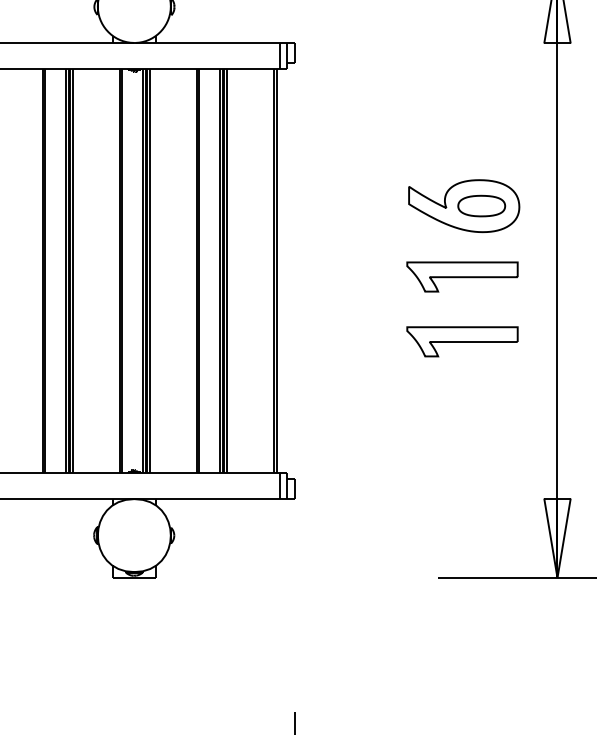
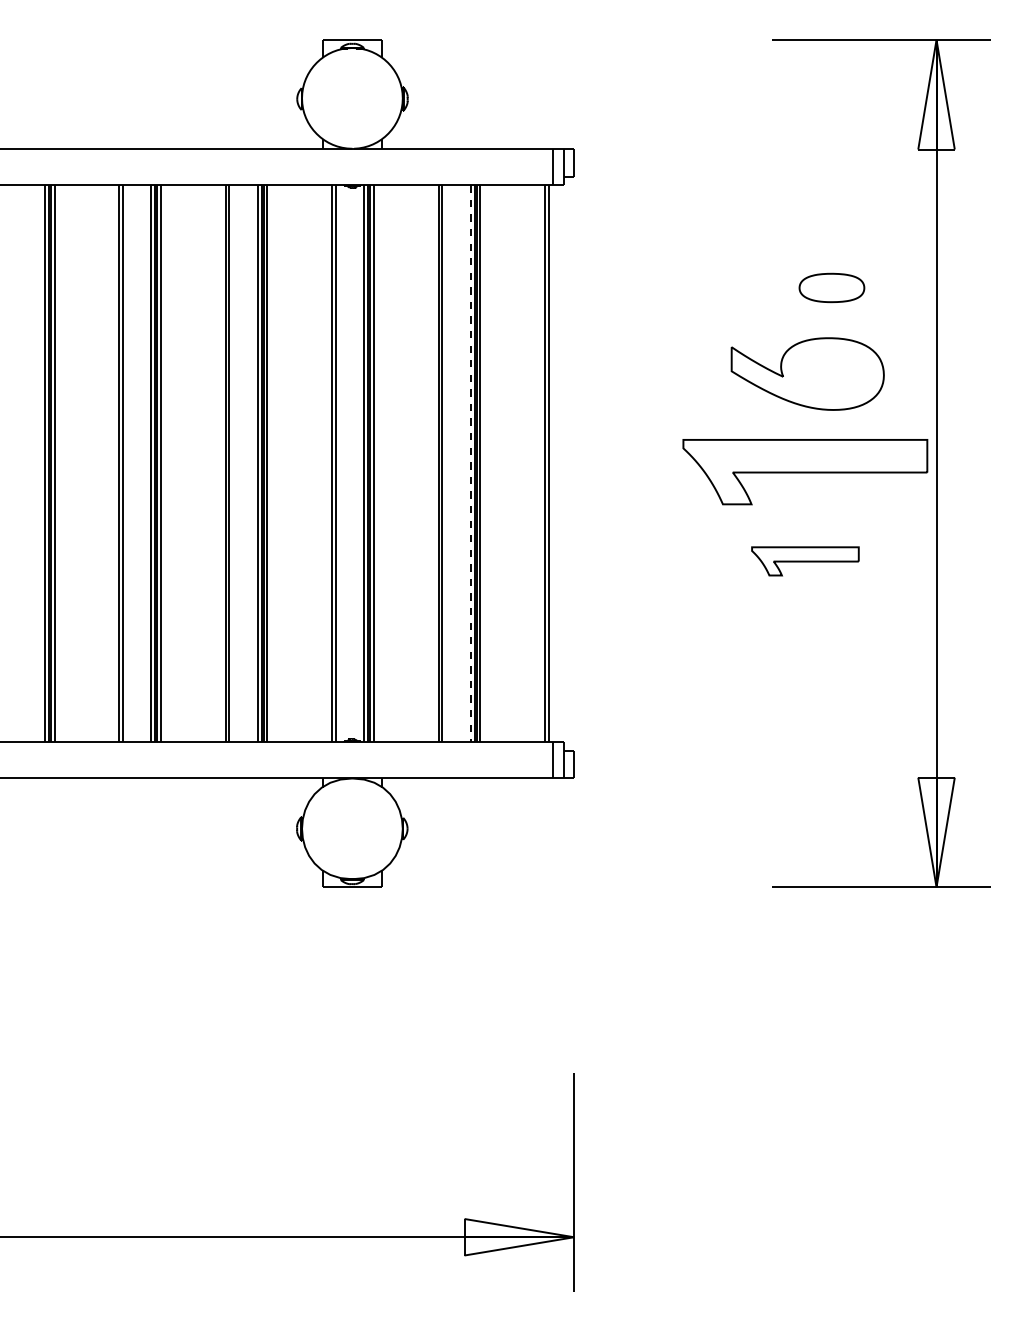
part: (481, 205) -> (831, 287), moved
line: (219, 271) -> (470, 464), solid -> dashed
part: (462, 276) -> (805, 471), size x1.6
part: (462, 341) -> (805, 561), size x0.7

